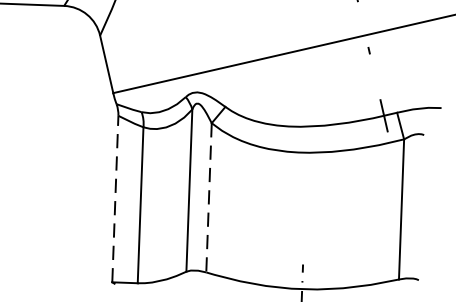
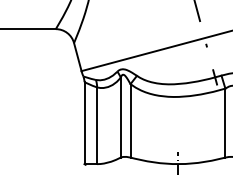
line: (208, 197) -> (130, 120), dashed -> solid
line: (115, 199) -> (84, 123), dashed -> solid

